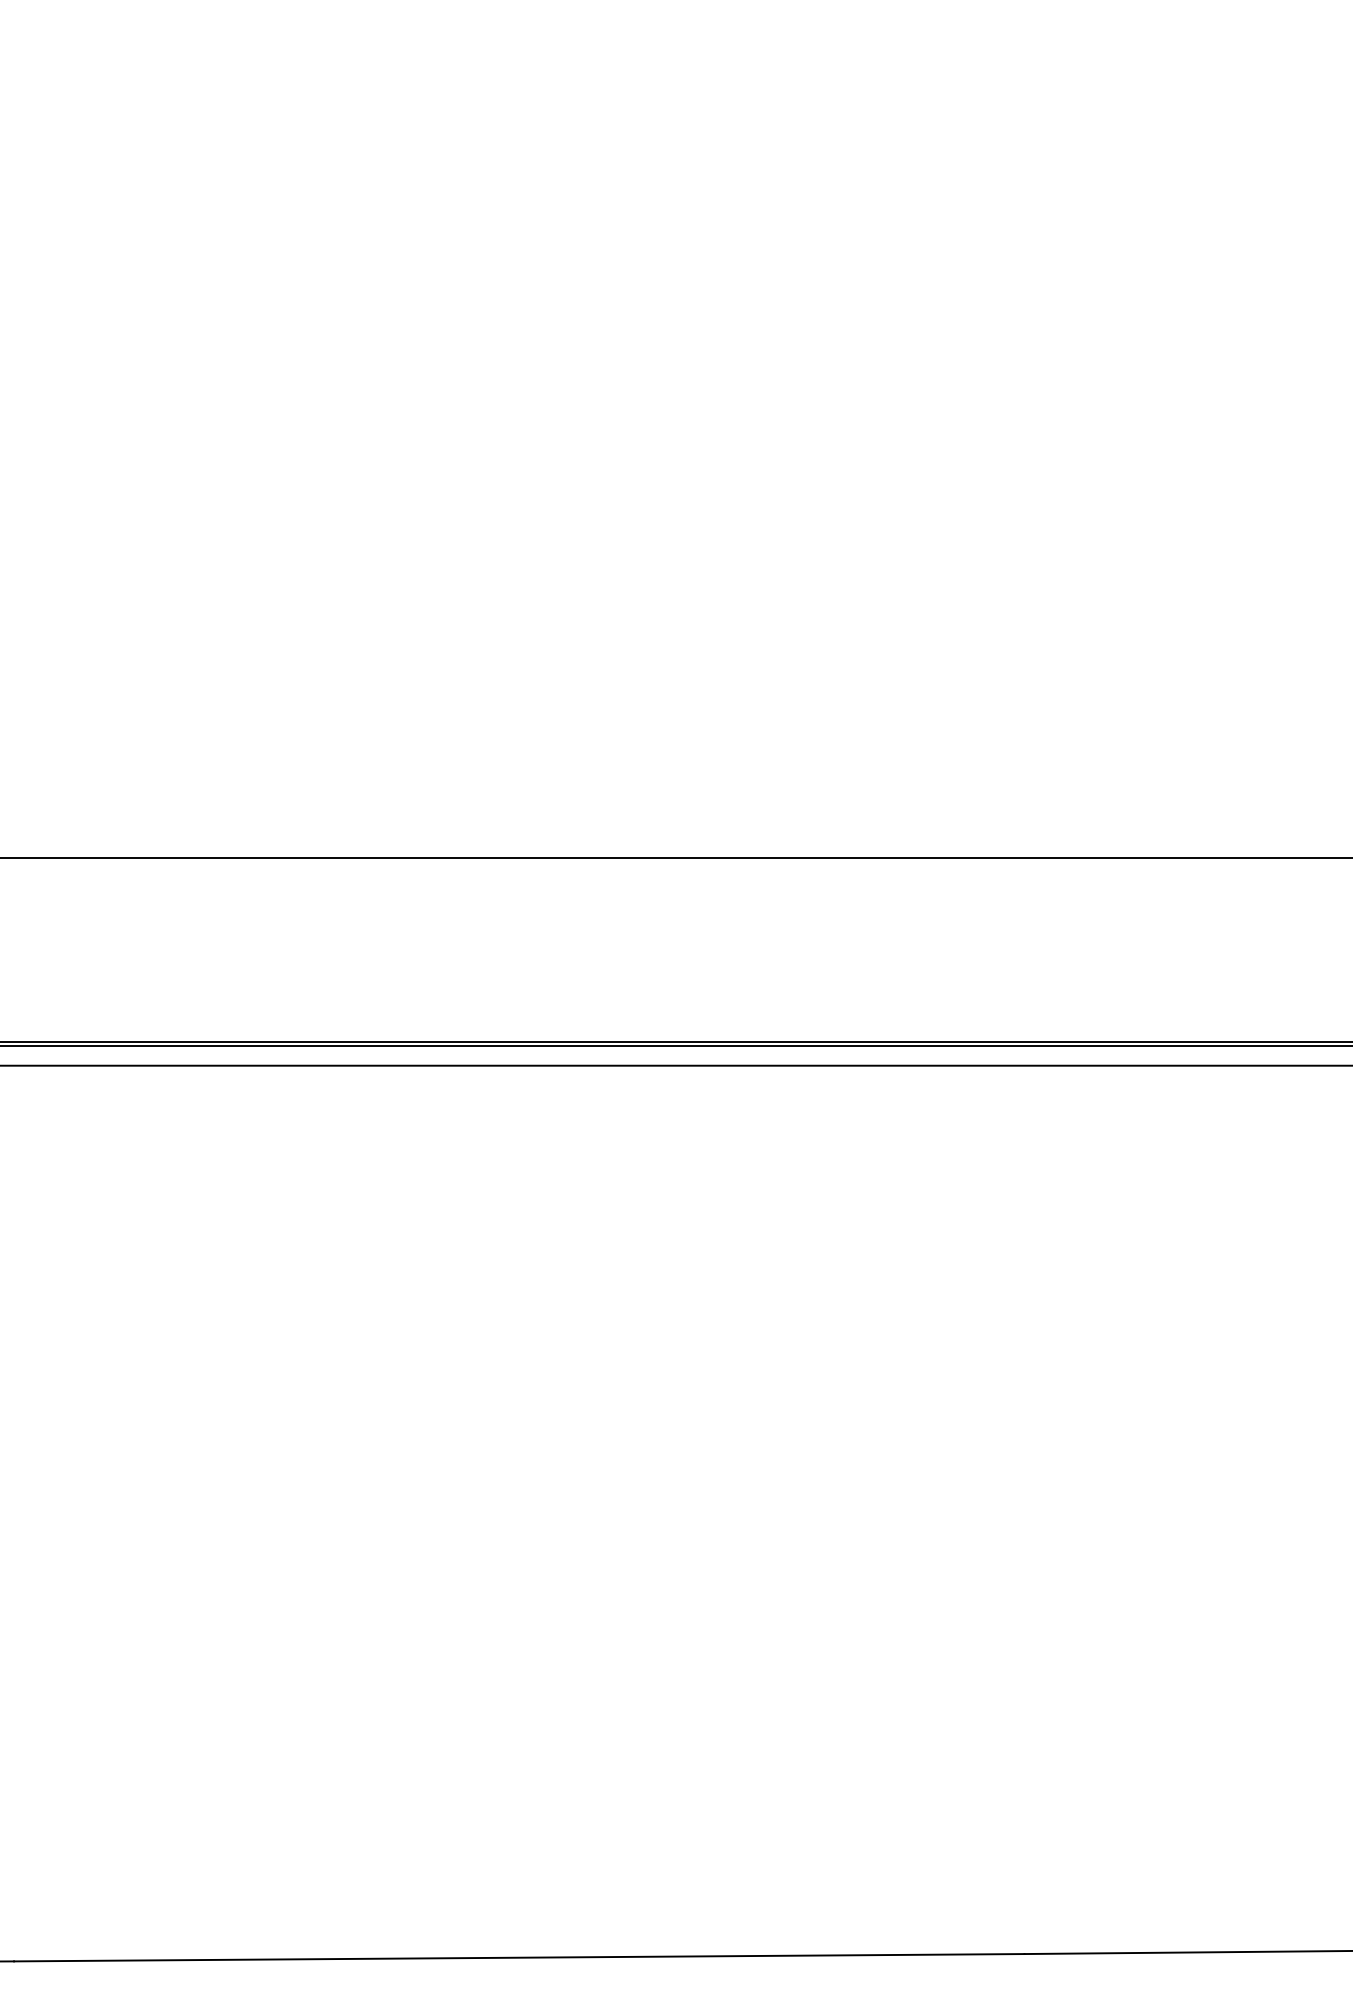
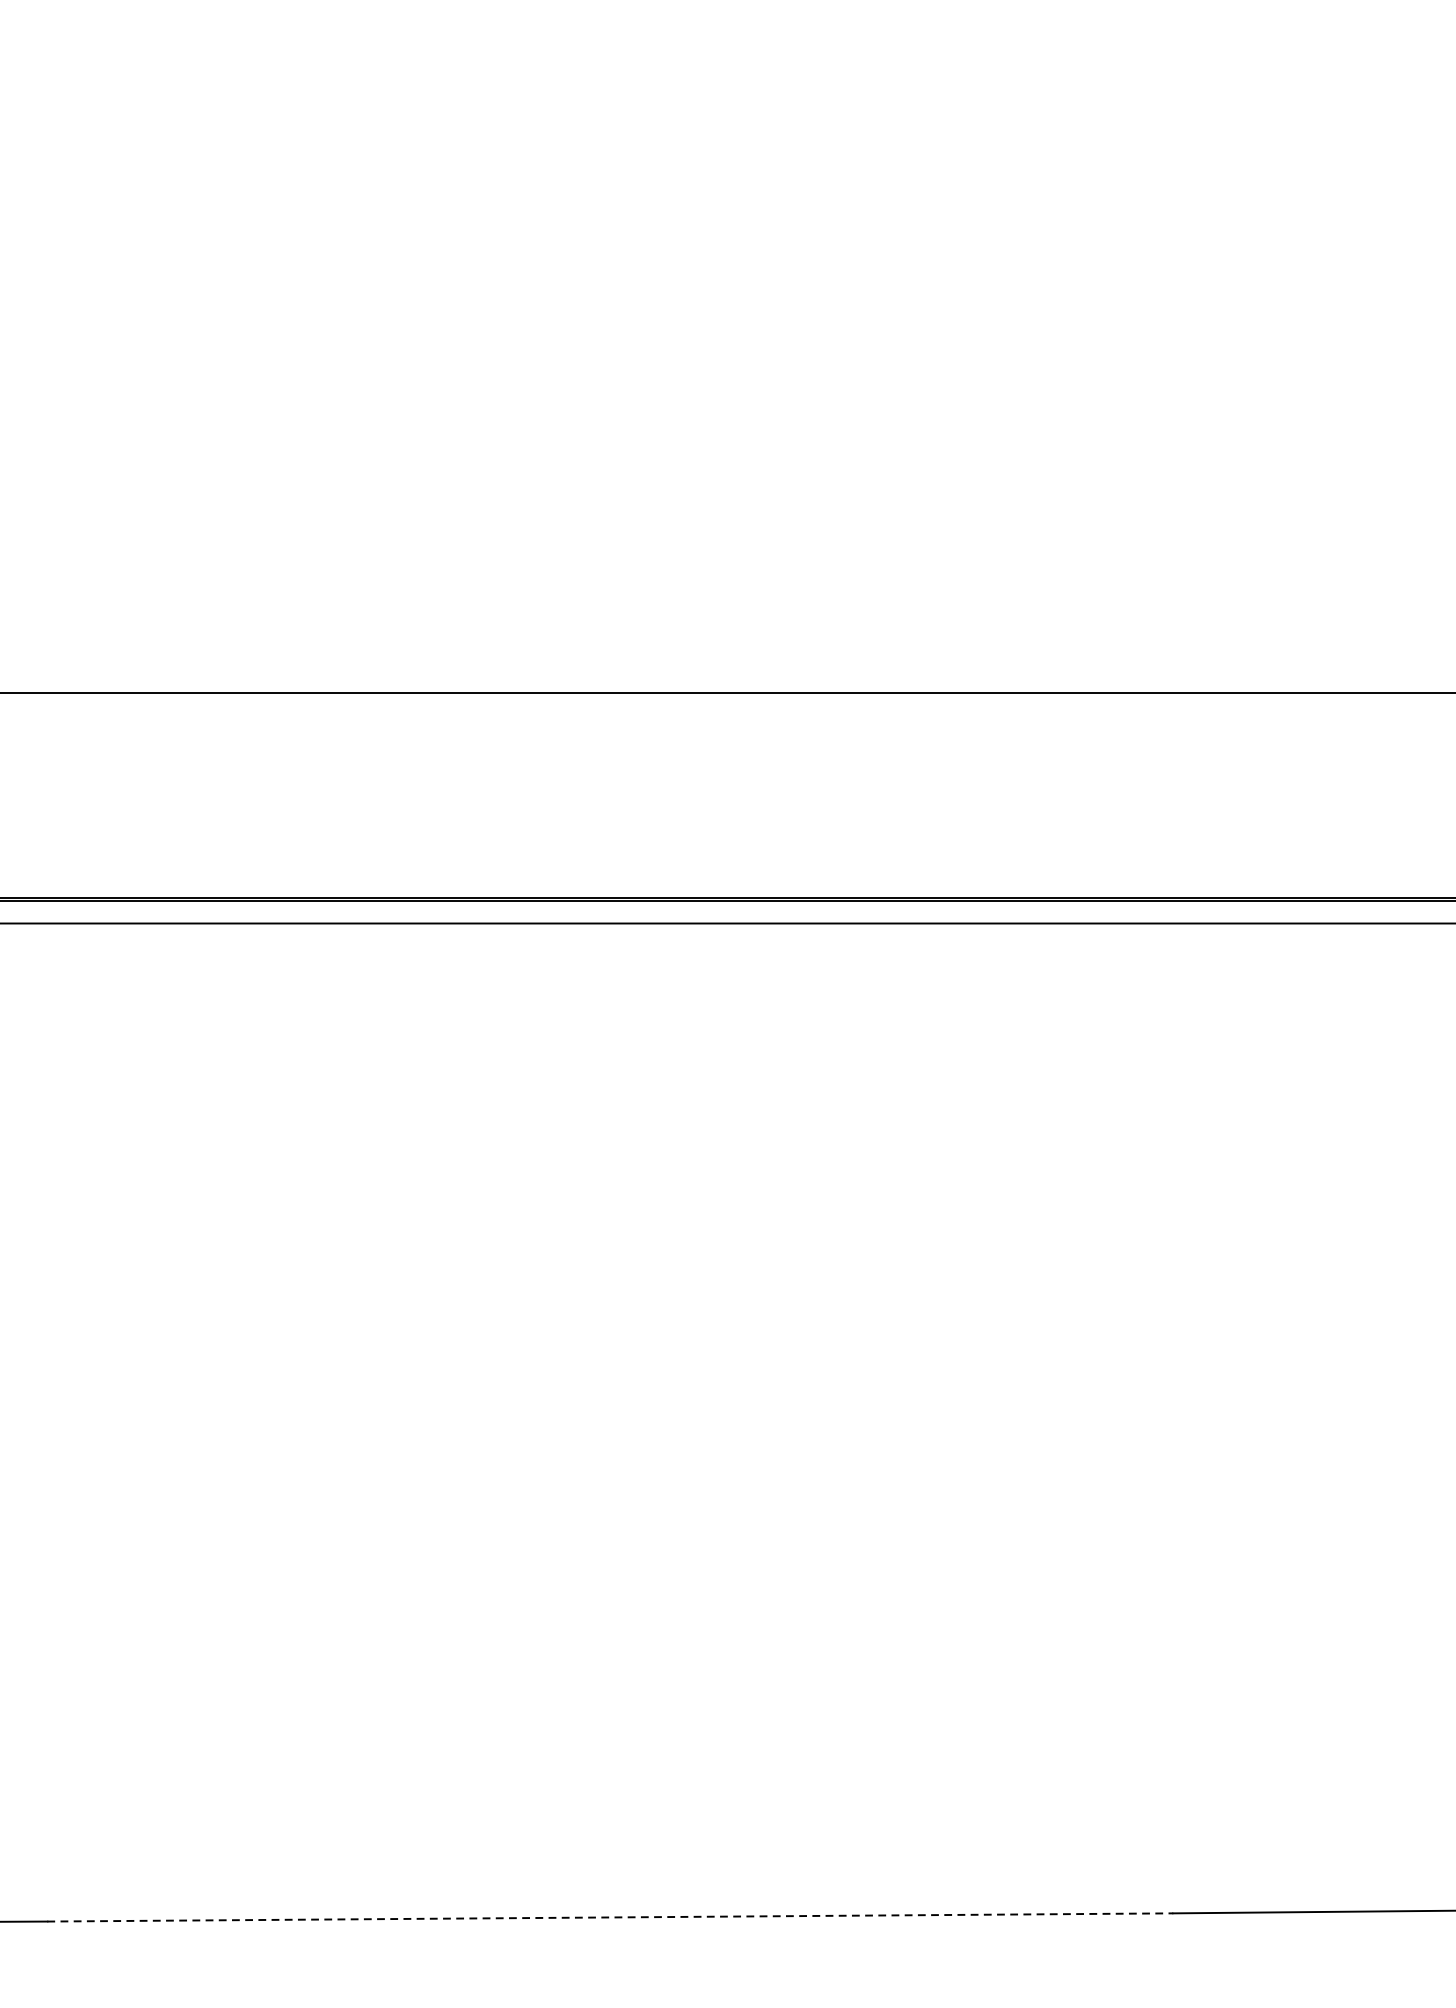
line: (519, 1957) -> (610, 1917), solid -> dashed

